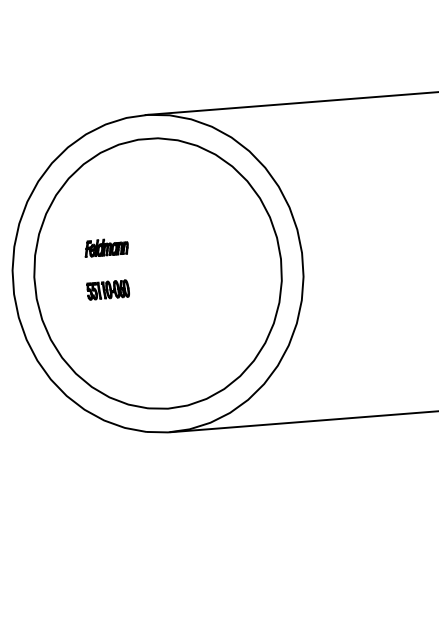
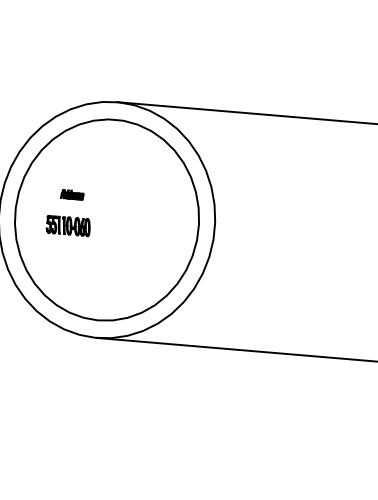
part: (106, 247) -> (72, 194), size x0.7
part: (108, 290) -> (68, 226), size x1.4

